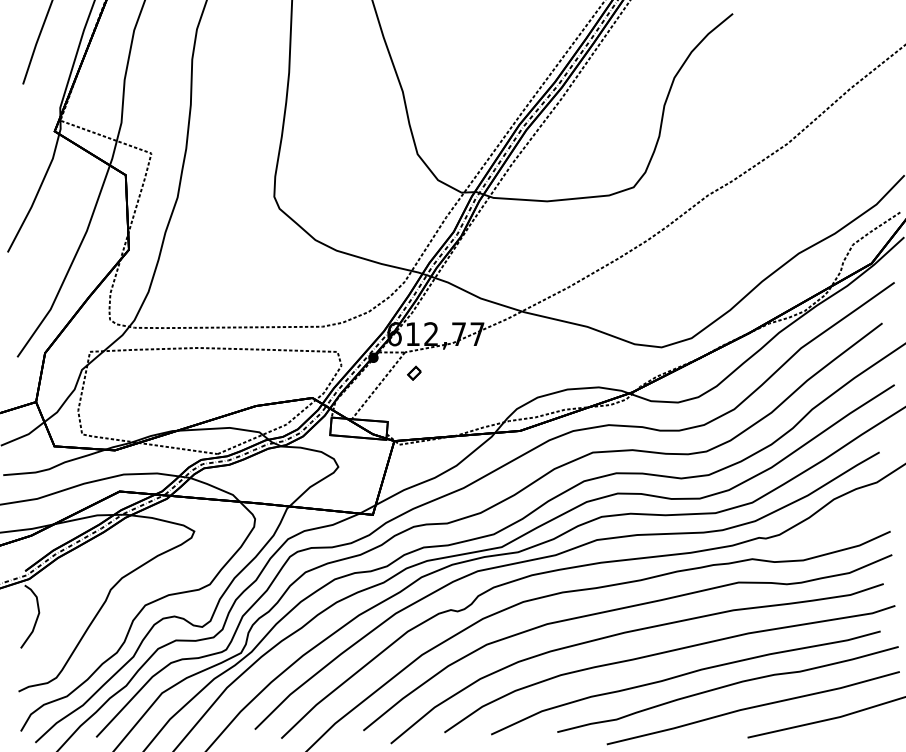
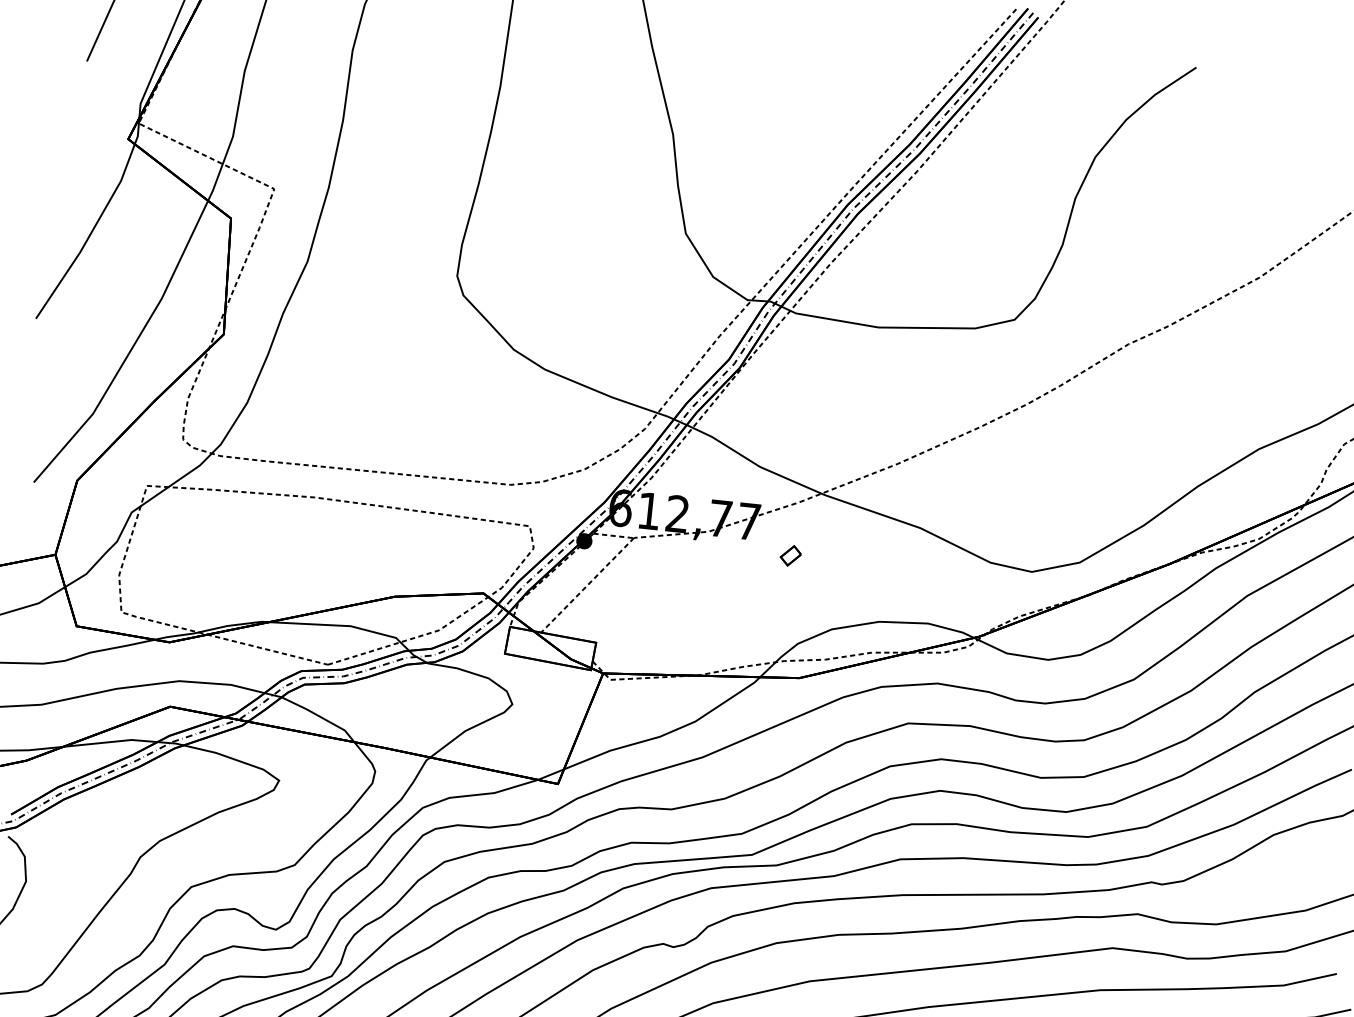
part: (414, 372) -> (791, 554), moved

